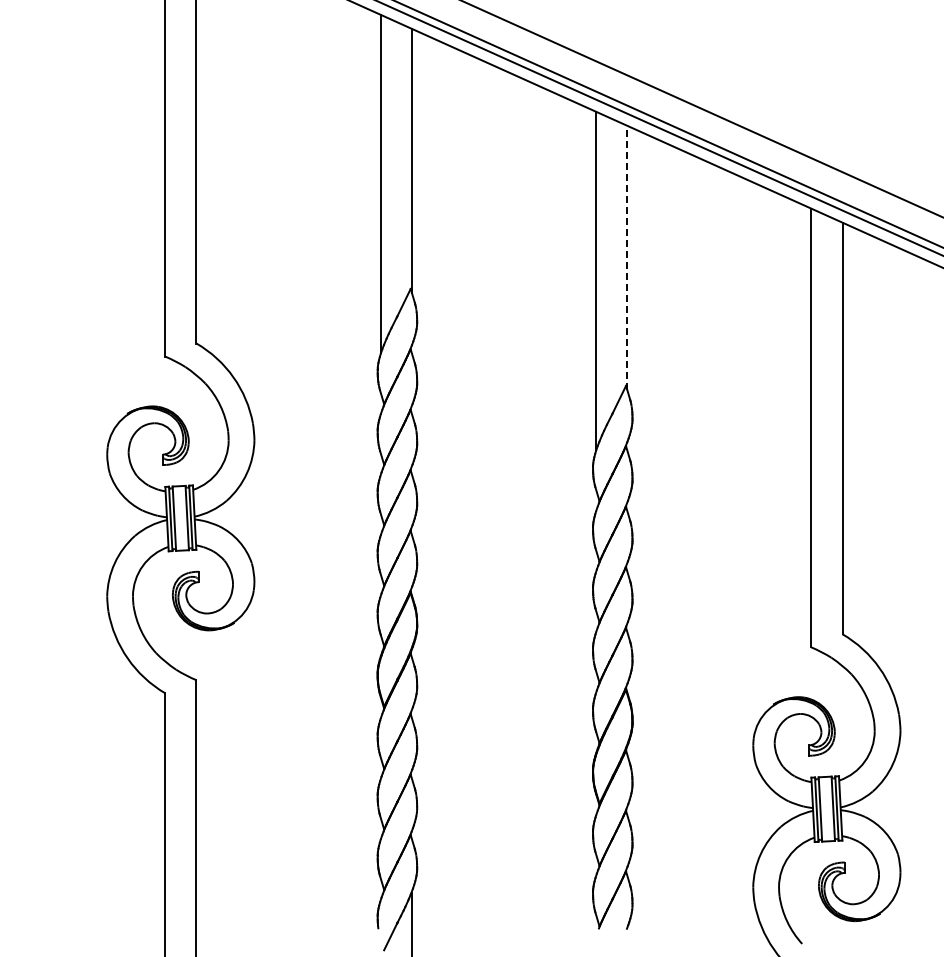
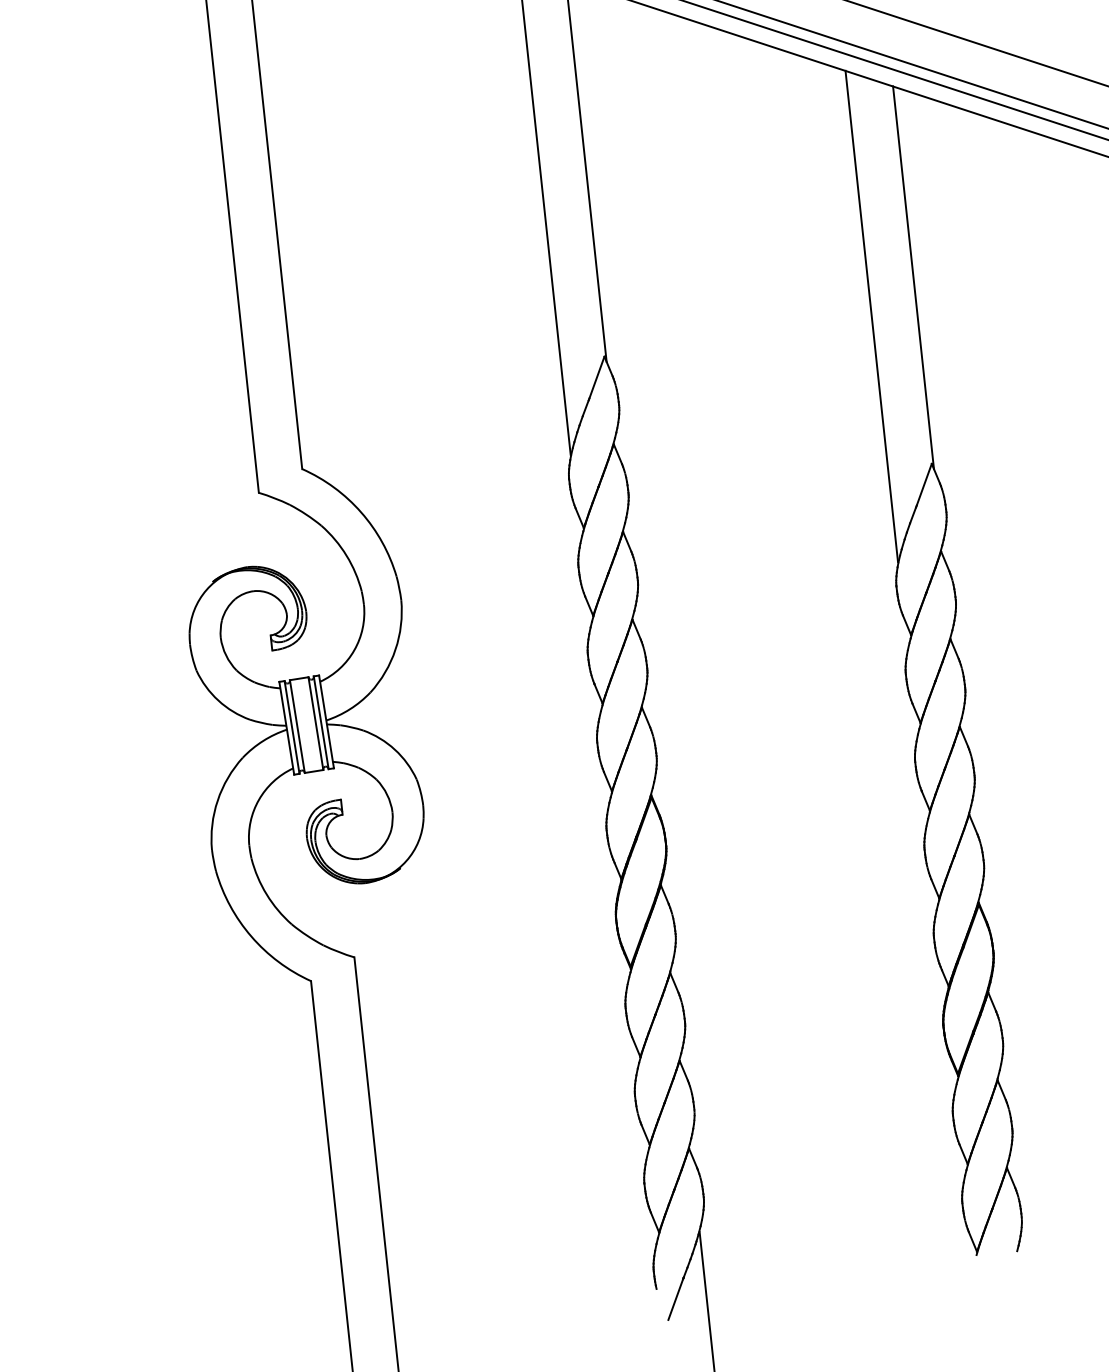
line: (627, 257) -> (913, 277), dashed -> solid

